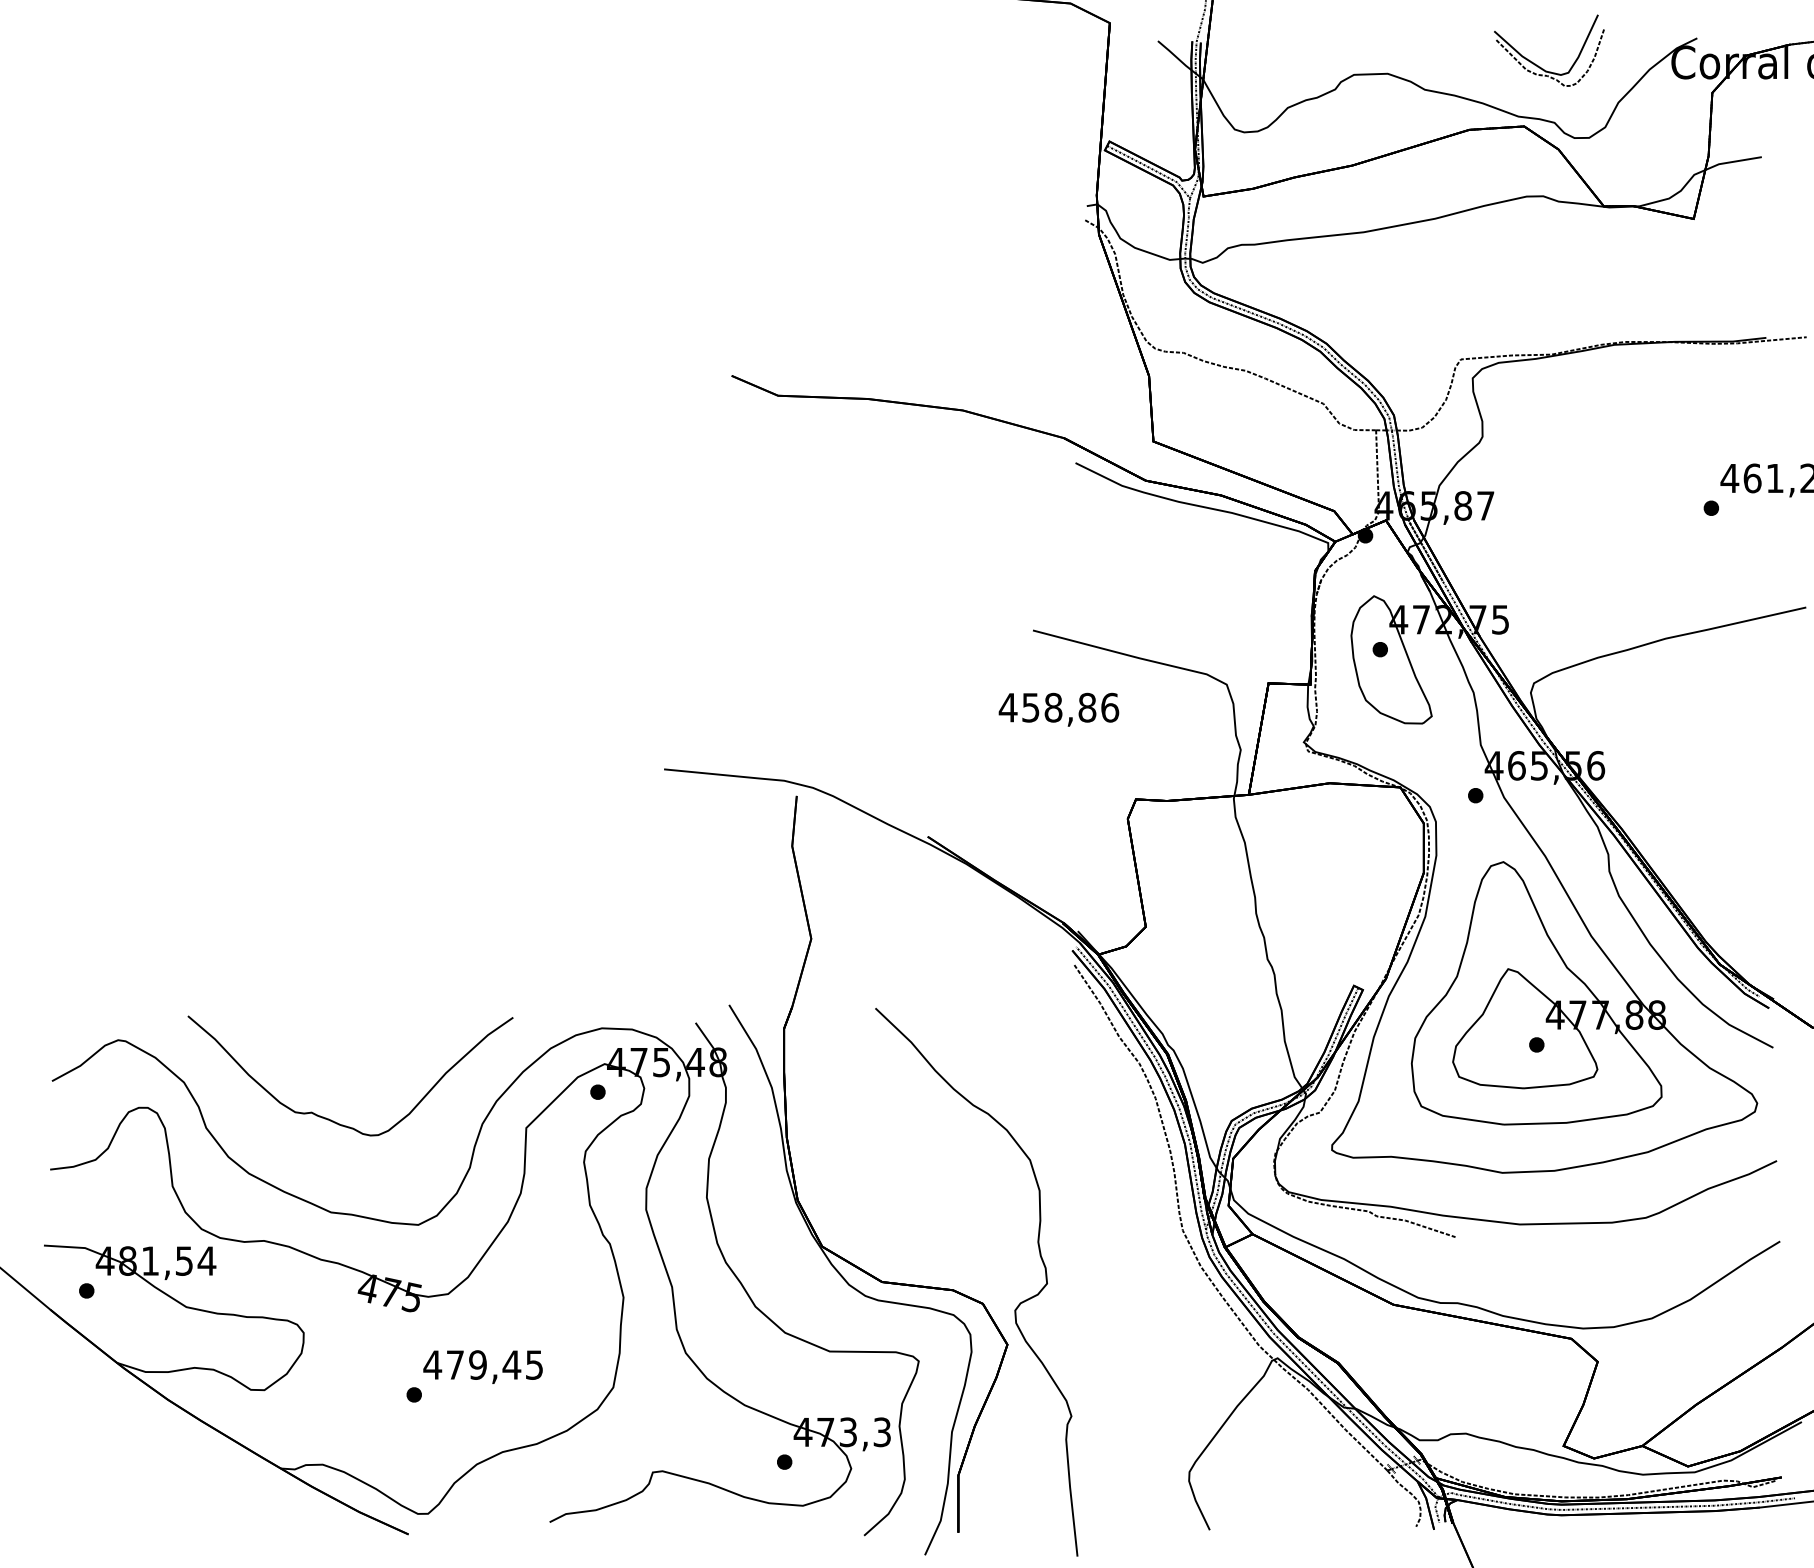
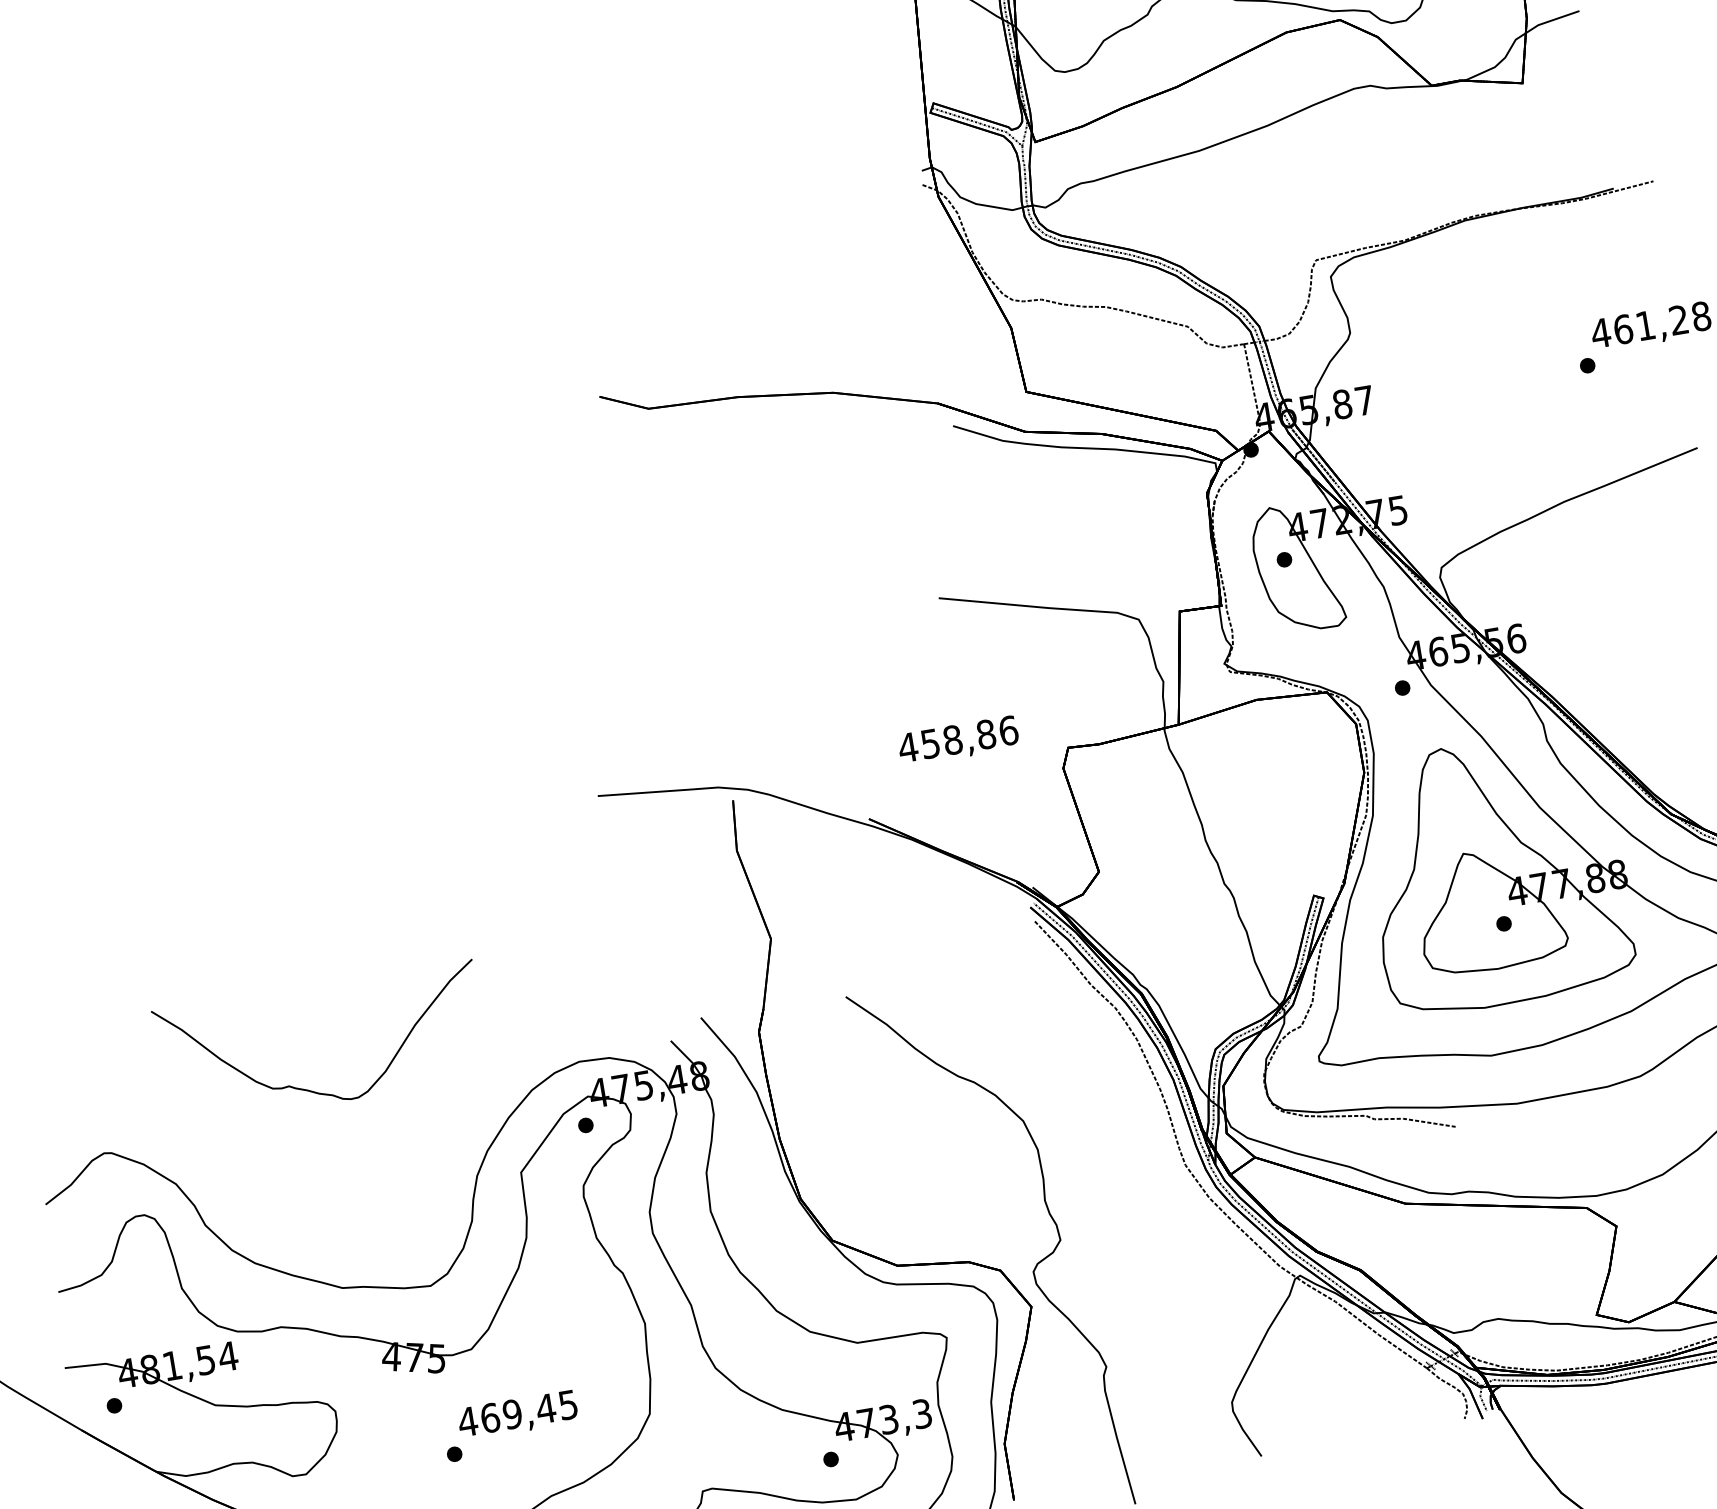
text: (1058, 709) -> (958, 741), moved
curve: (331, 1119) -> (309, 1089), moved
text: (455, 1364) -> (490, 1417), 479,45 -> 469,45

